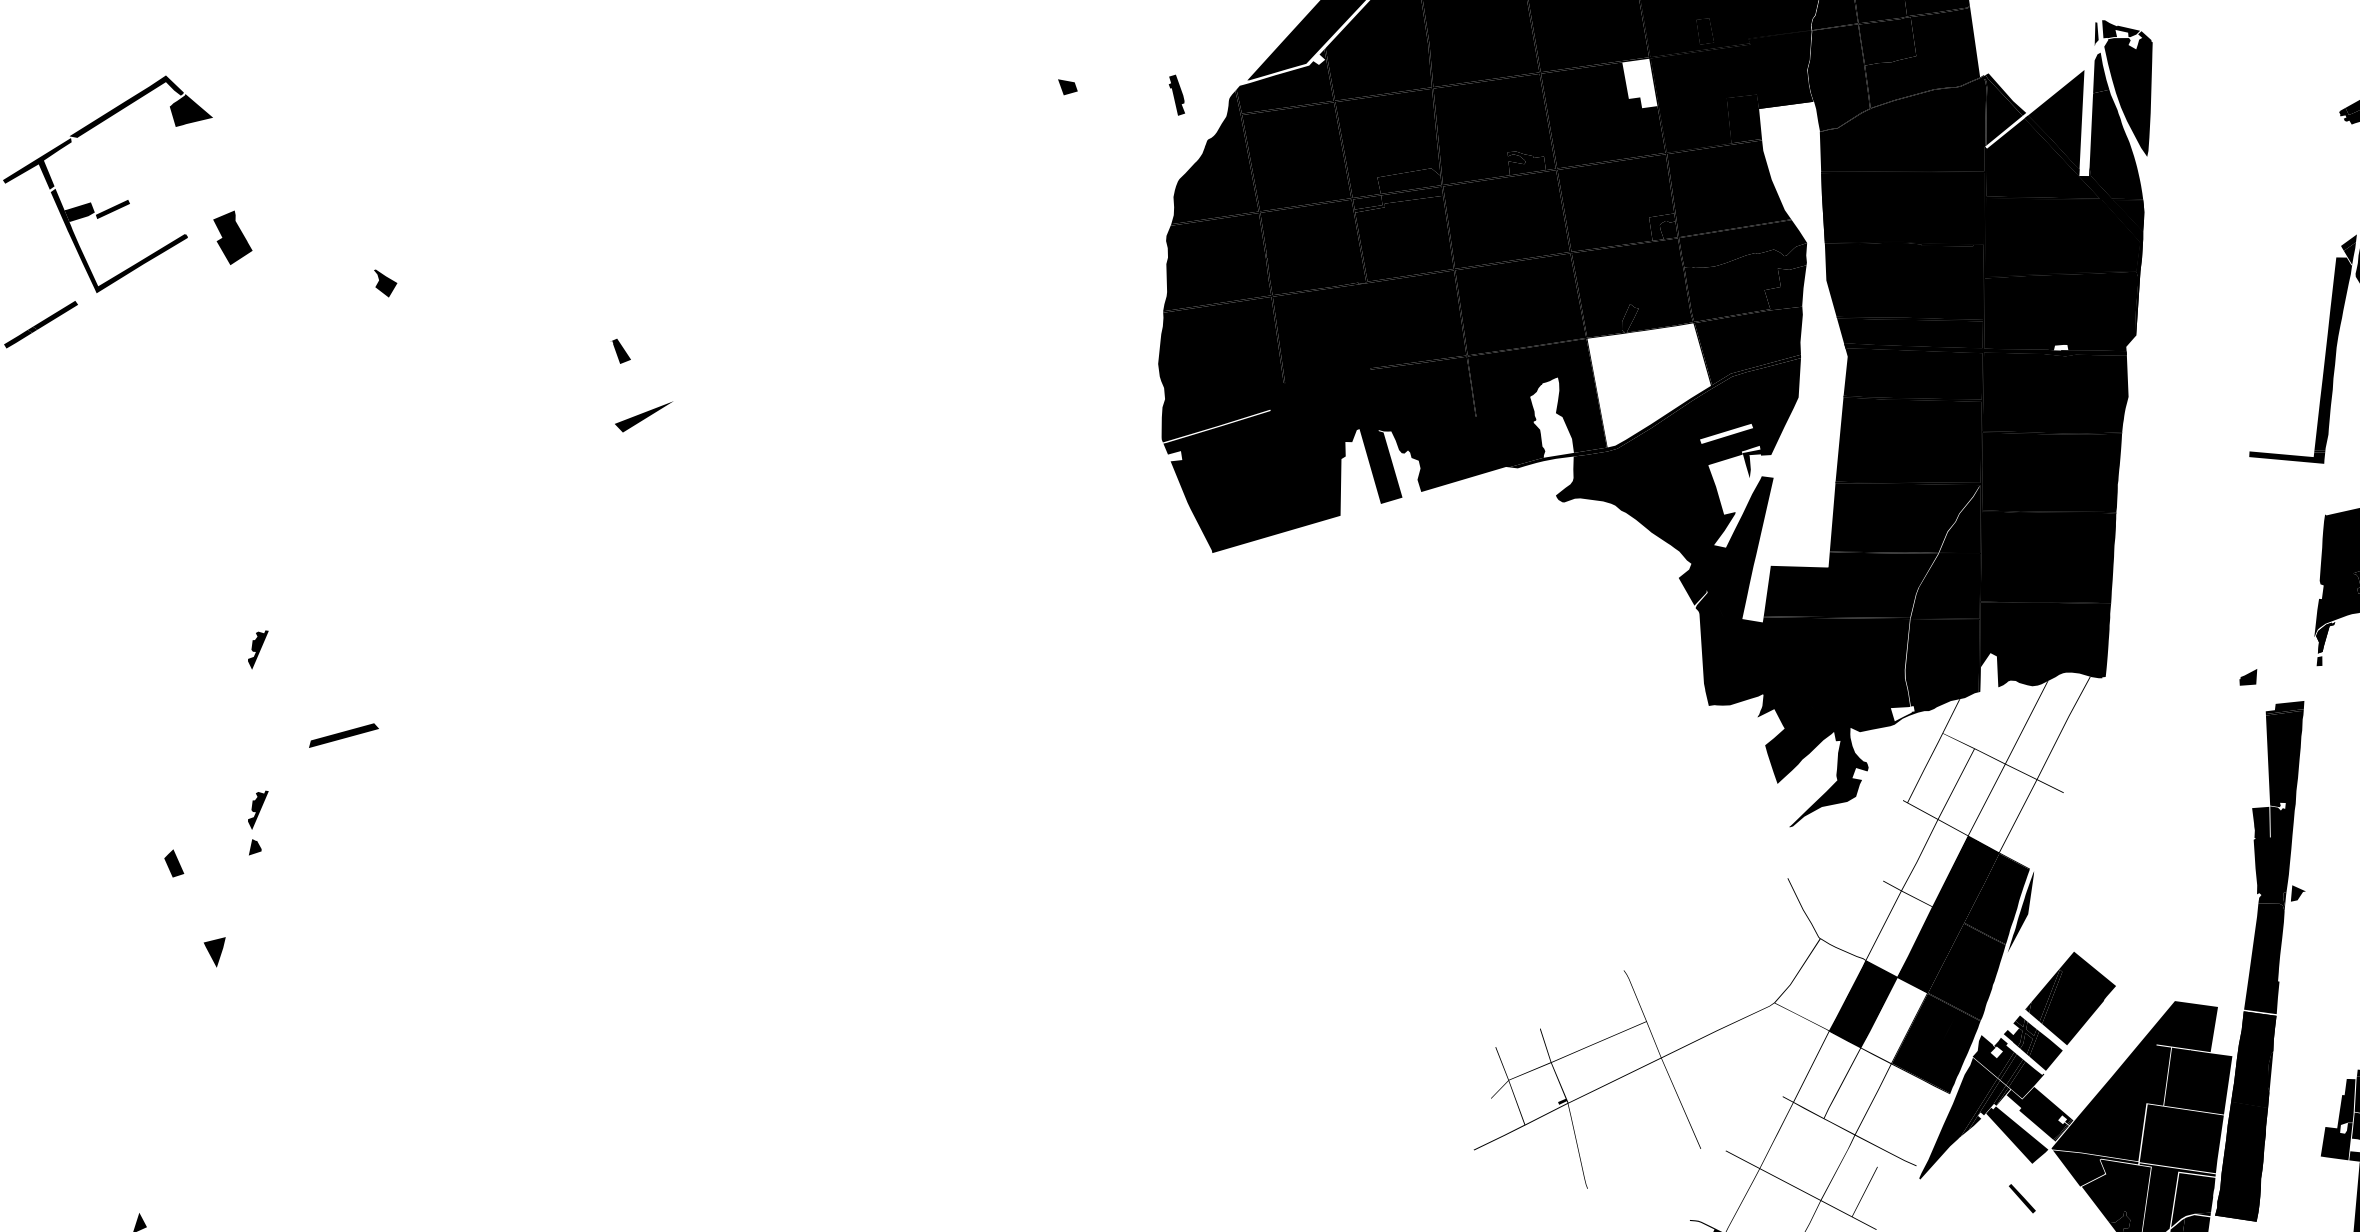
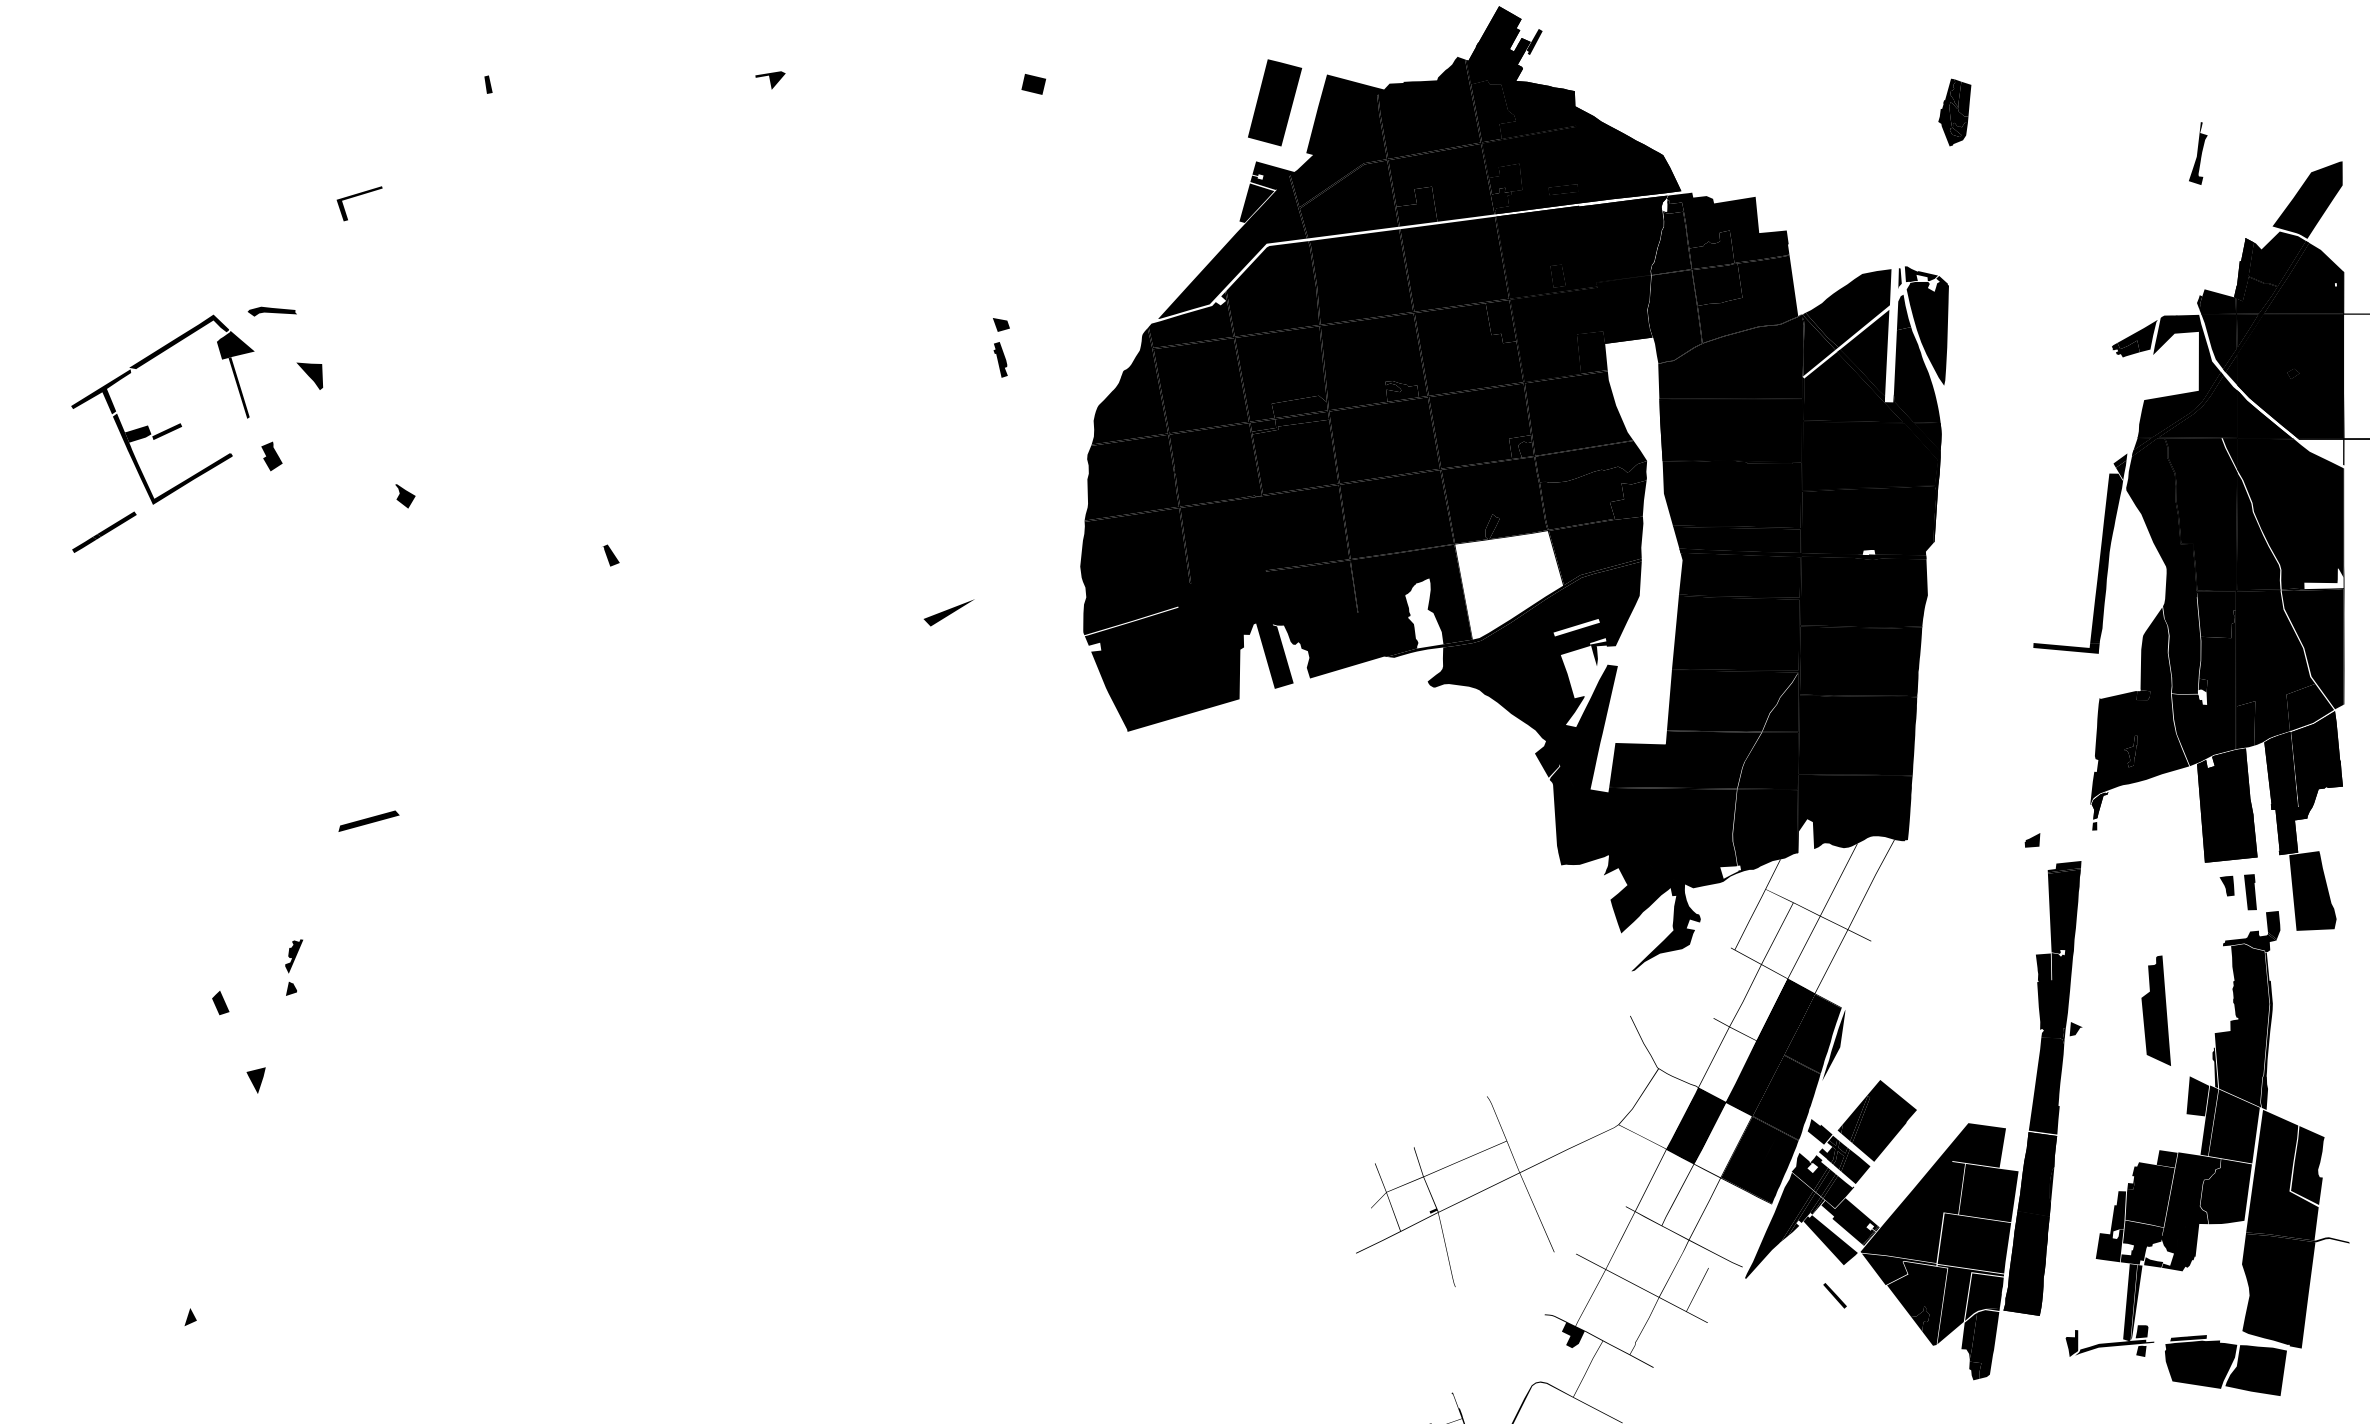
fill: (2037, 68) -> (1848, 308), added
part: (232, 71) -> (271, 311), added
fill: (1639, 83) -> (1500, 321), added
part: (1176, 94) -> (1000, 359), moved
part: (275, 145) -> (309, 375), added
fill: (194, 158) -> (238, 387), added
part: (232, 237) -> (271, 456), size x0.62
part: (643, 416) -> (948, 612), moved
part: (258, 650) -> (294, 816), removed
part: (343, 734) -> (368, 820), moved
fill: (2004, 1010) -> (1819, 1131), added

